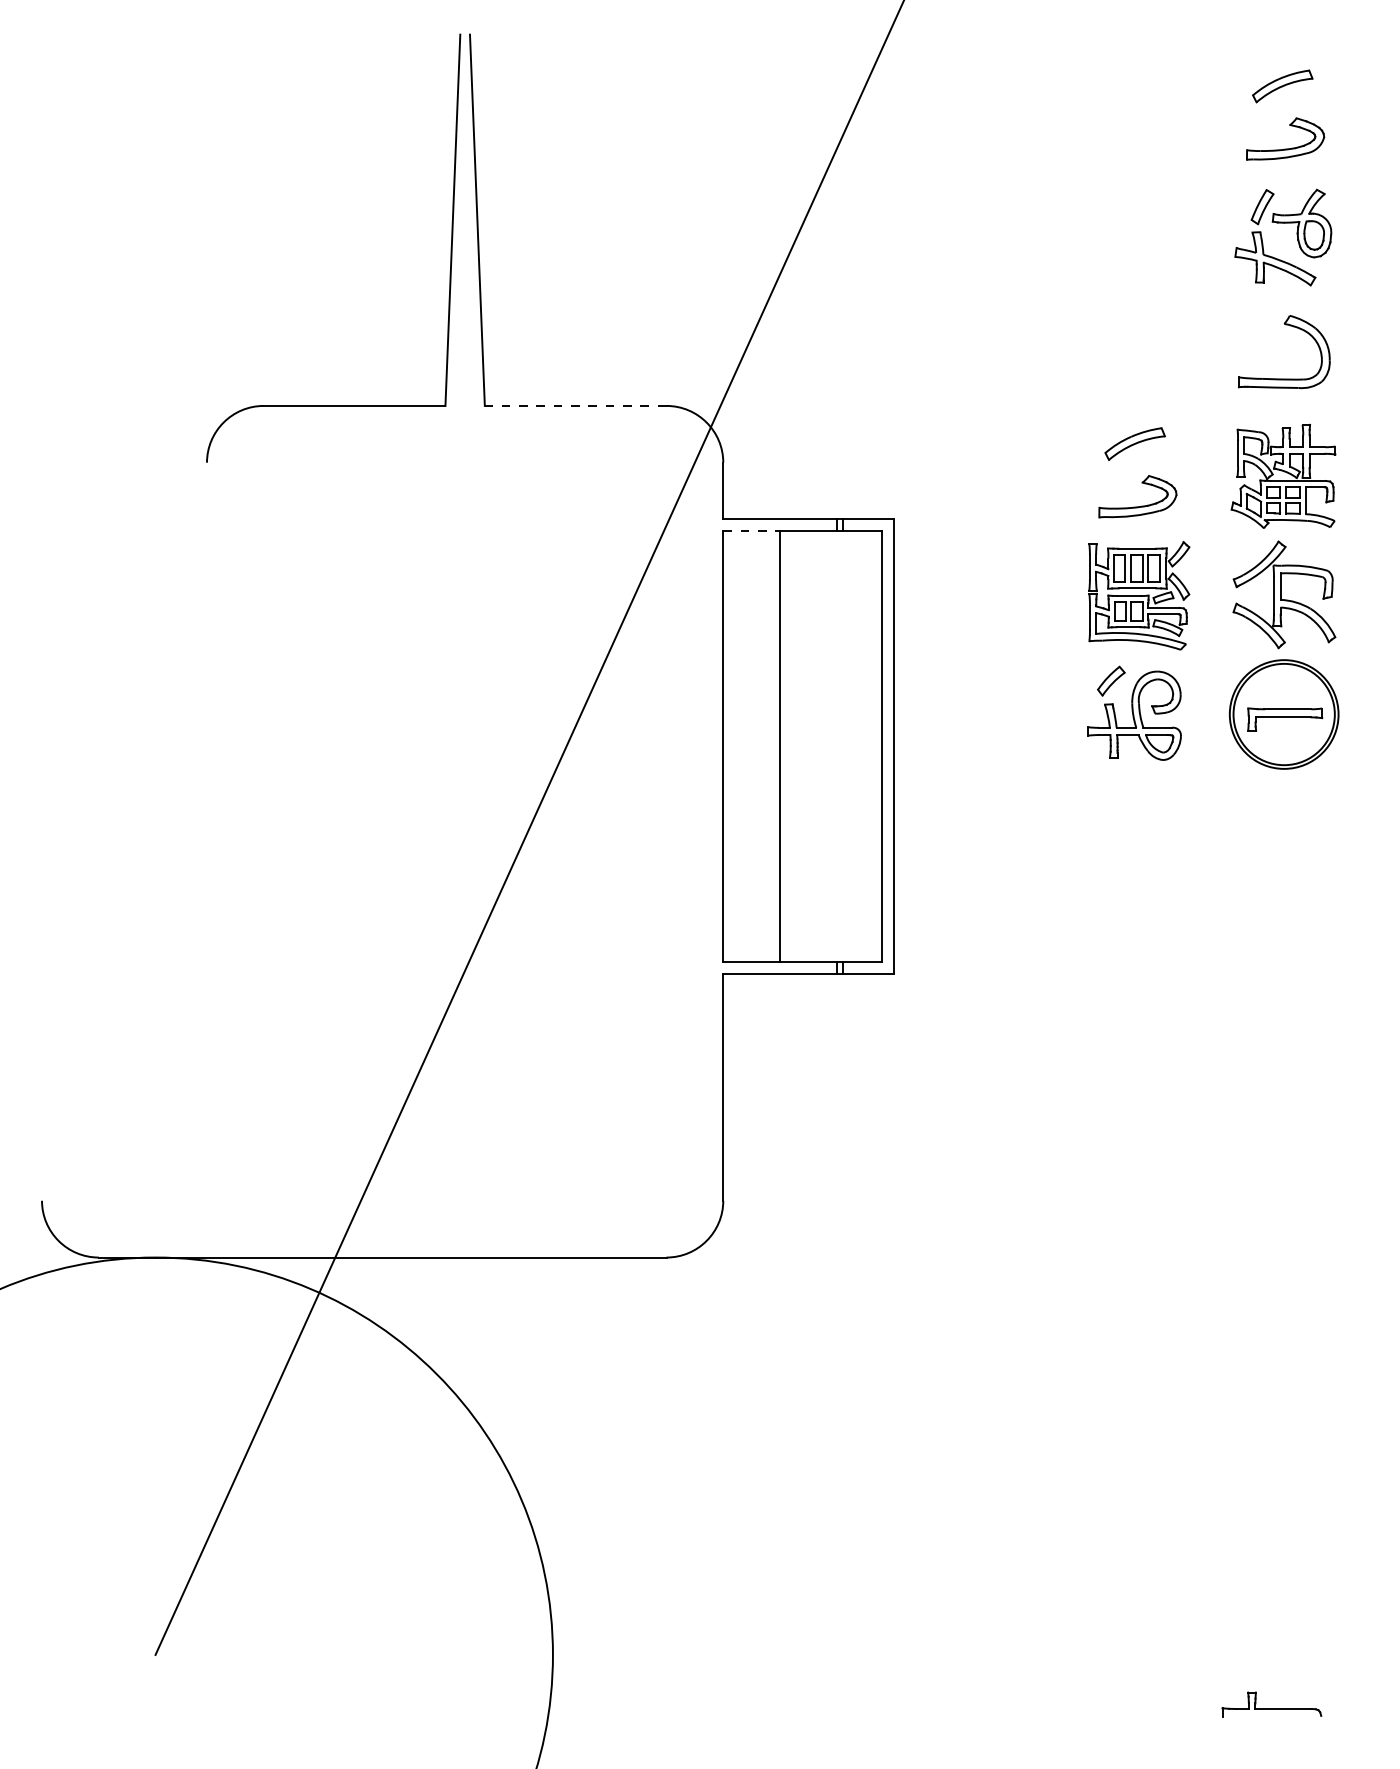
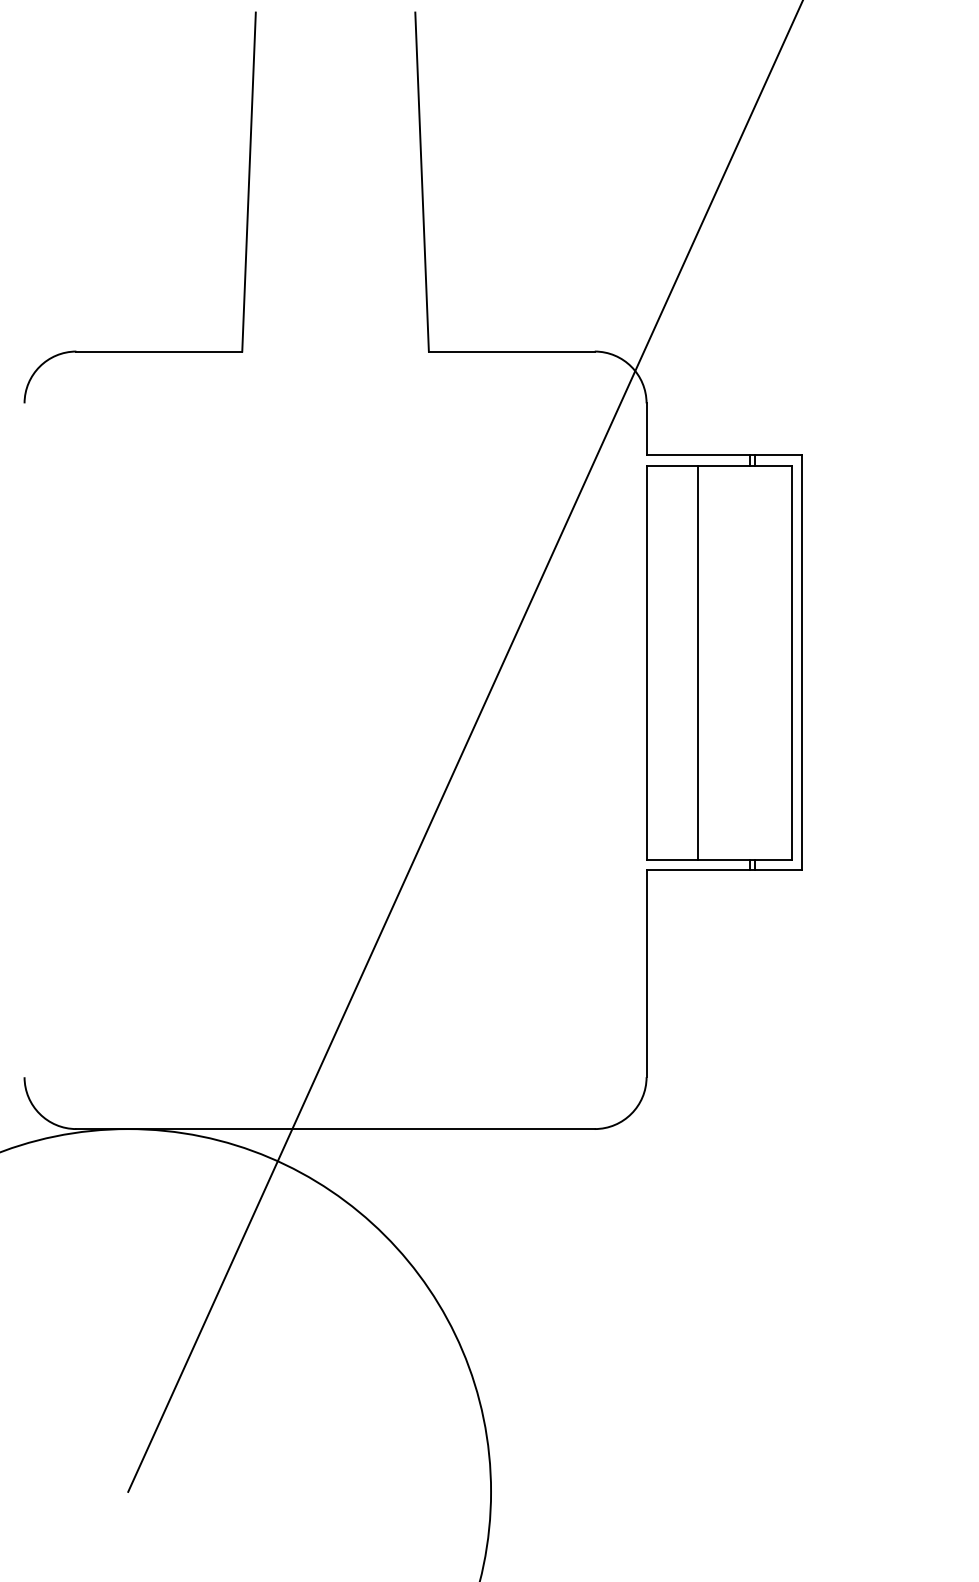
part: (450, 247) -> (246, 206), moved
line: (575, 405) -> (511, 351), dashed -> solid
line: (752, 530) -> (673, 465), dashed -> solid

